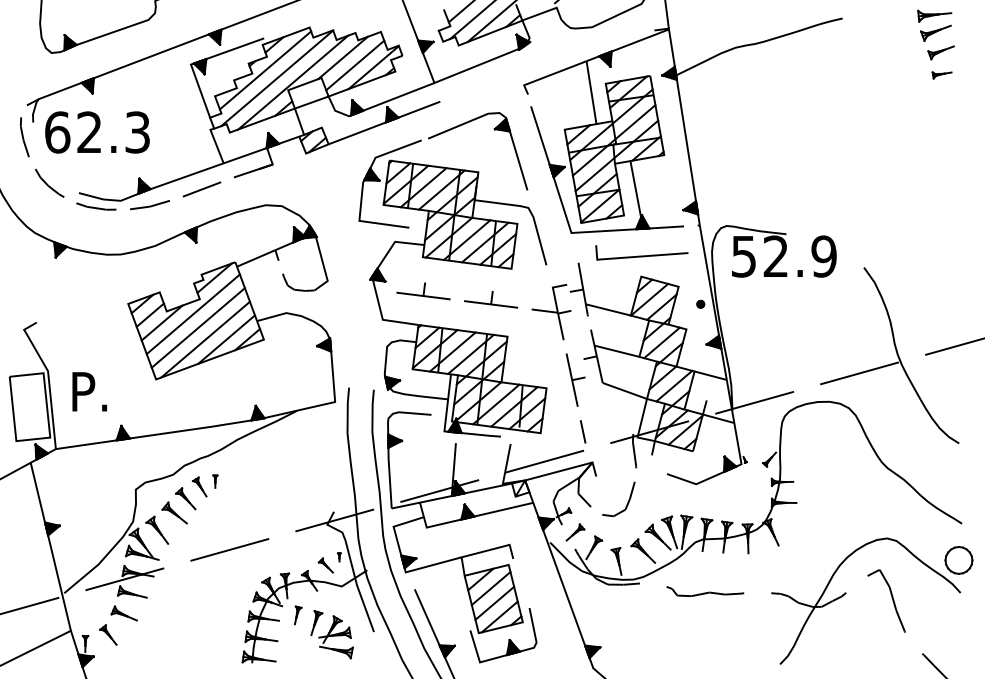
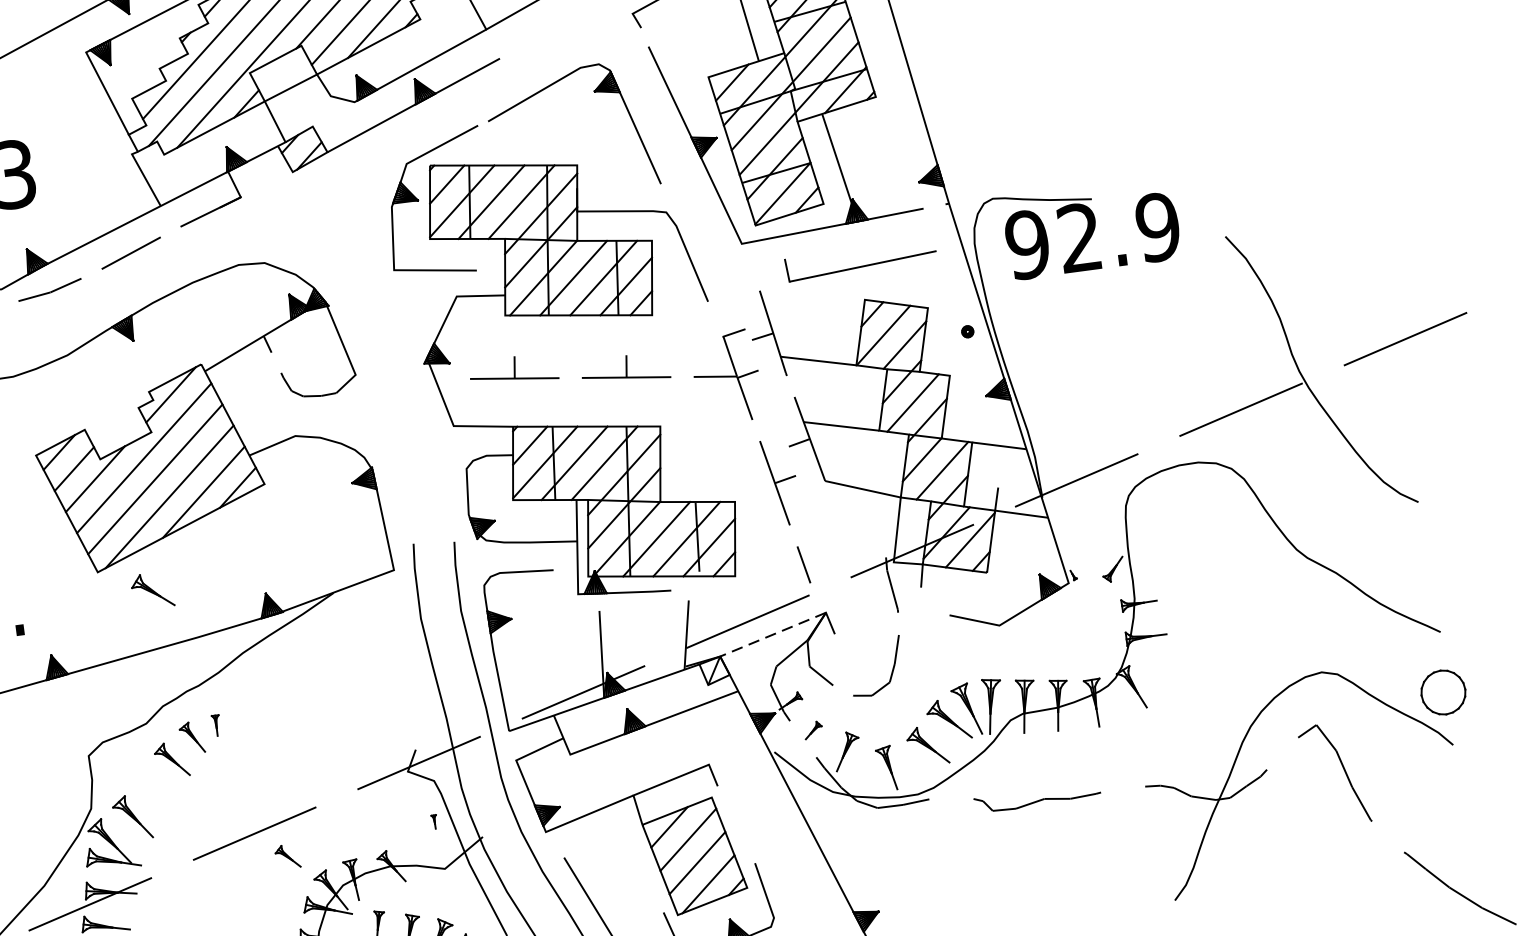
text: (743, 256) -> (1026, 244), 52.9 -> 92.9
line: (558, 471) -> (772, 634), solid -> dashed
part: (174, 512) -> (152, 590), moved
part: (575, 532) -> (813, 730), size x0.6
part: (325, 565) -> (287, 856), moved

